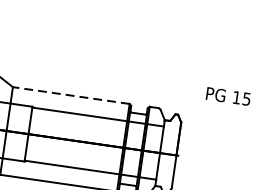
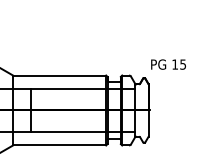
line: (71, 95) -> (59, 75), dashed -> solid
text: (228, 96) -> (168, 64), moved

